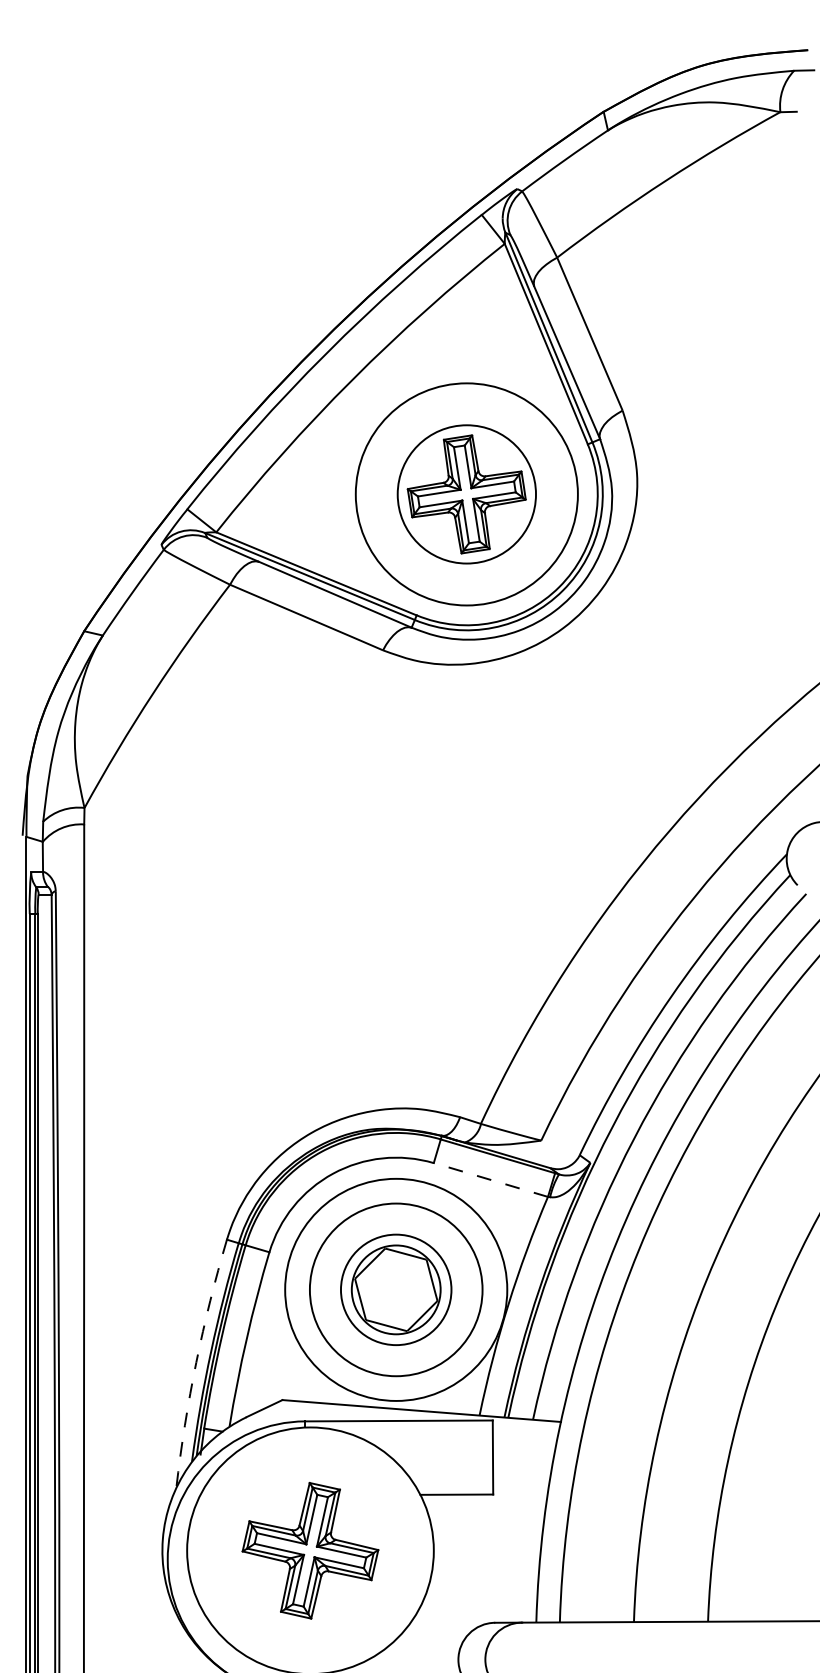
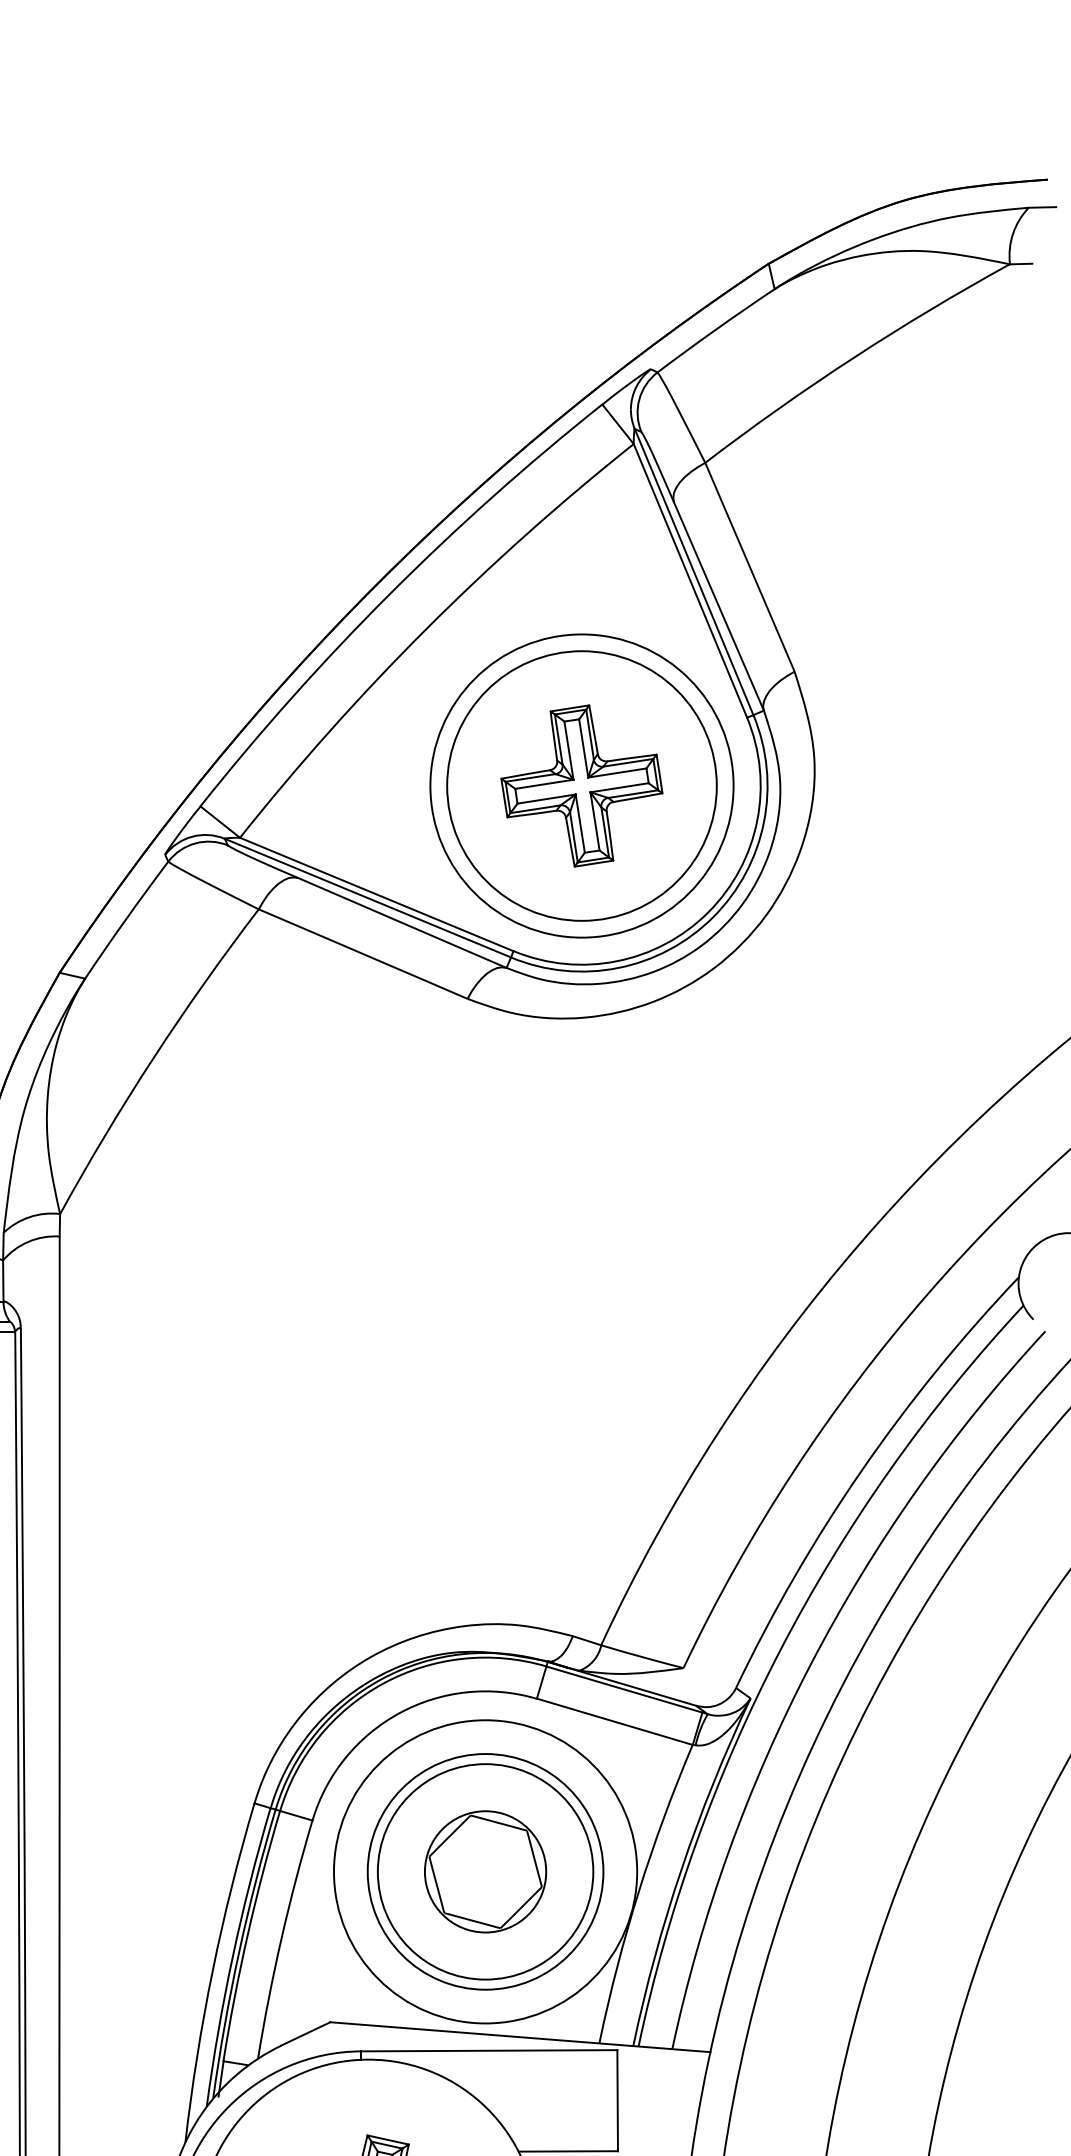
circle: (466, 494) -> (581, 786), size x1.43
line: (490, 1179) -> (614, 1721), dashed -> solid
circle: (396, 1289) -> (485, 1871), size x1.43
arc: (196, 1362) -> (212, 1970), dashed -> solid

